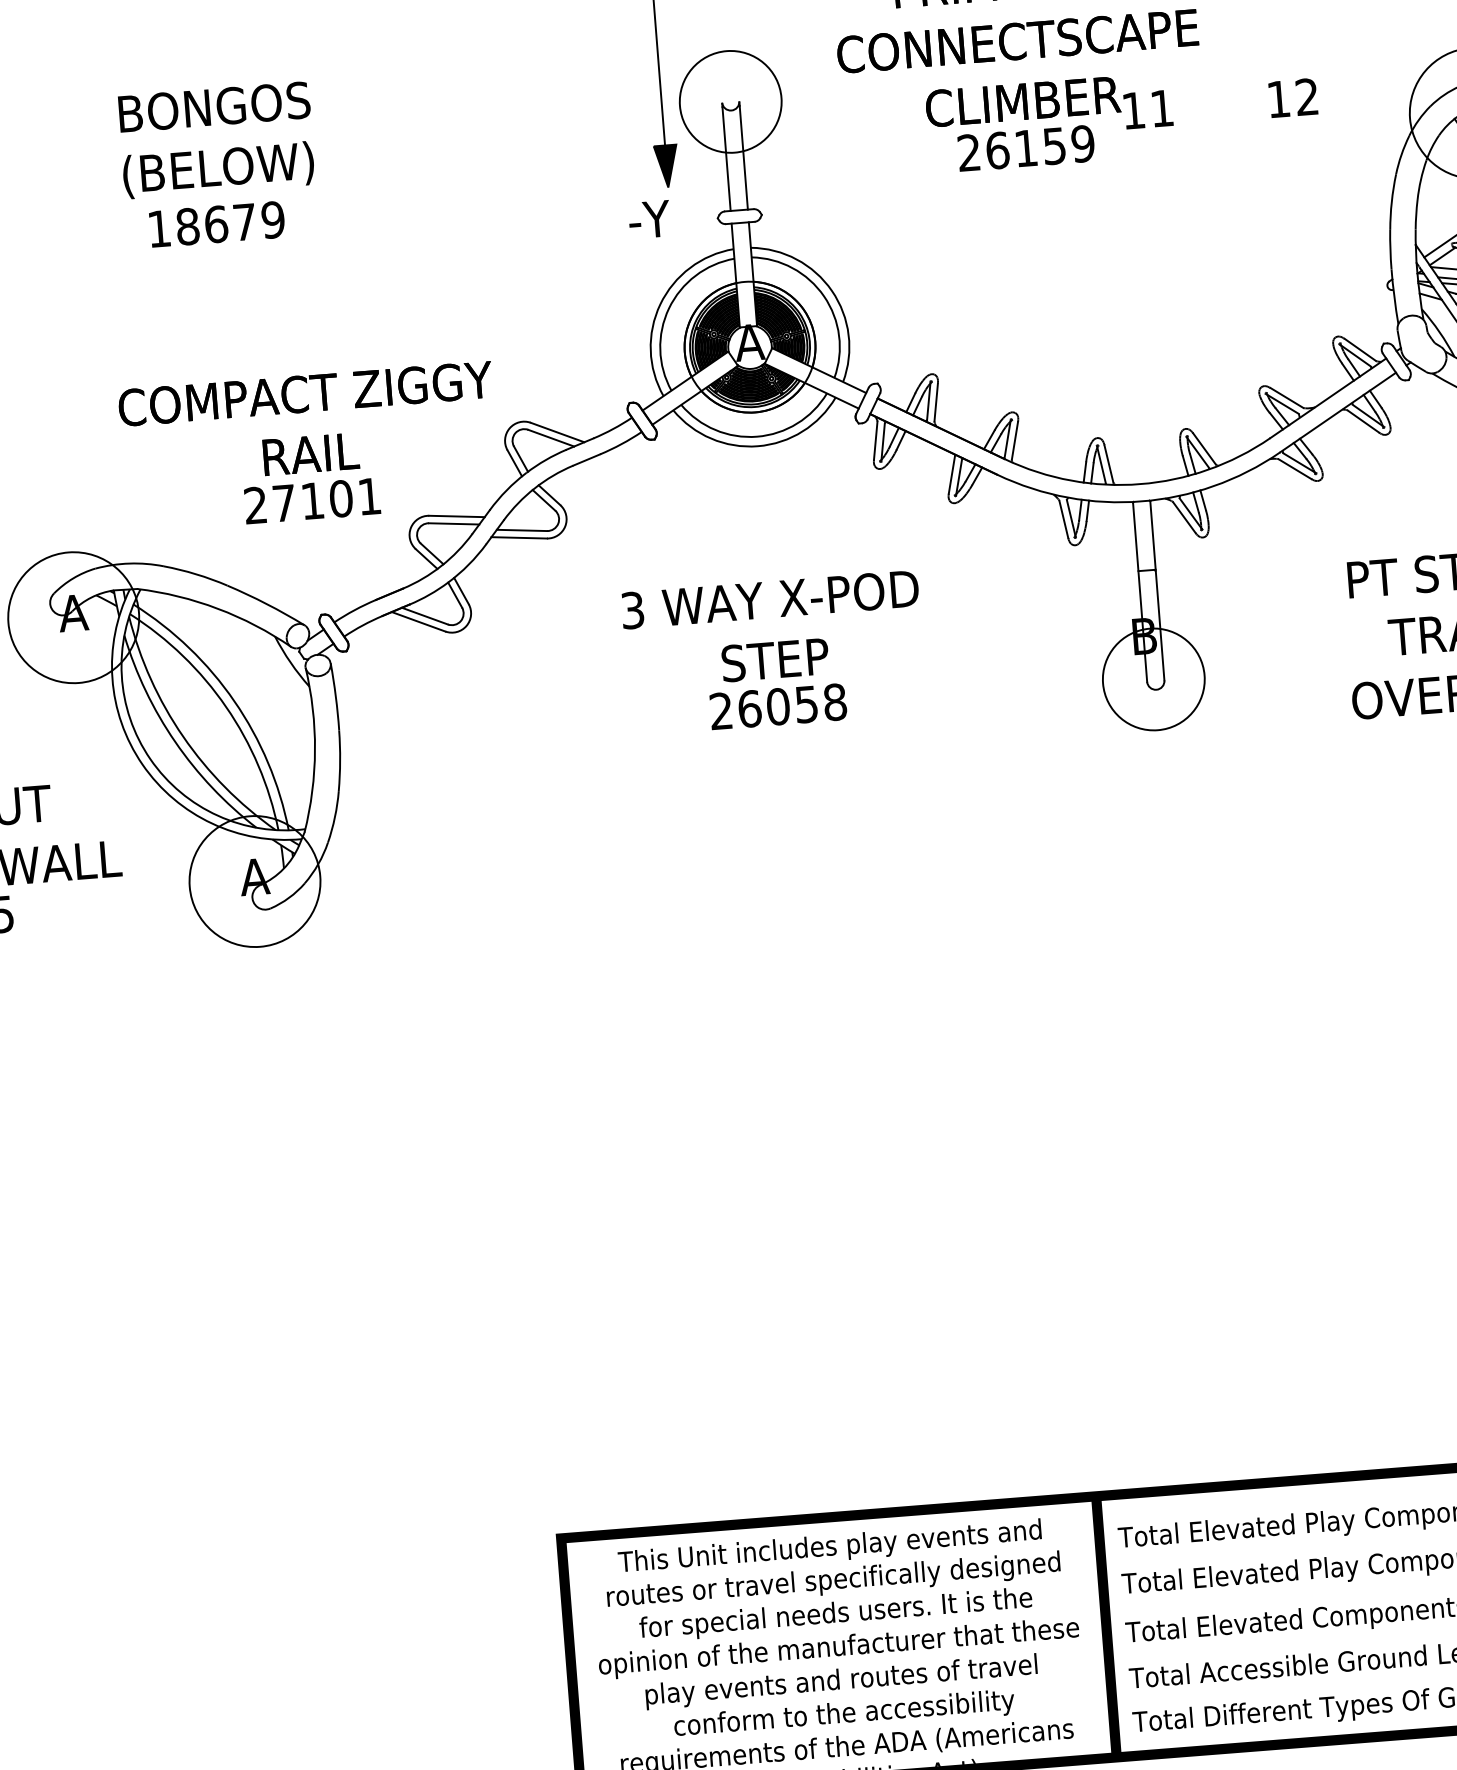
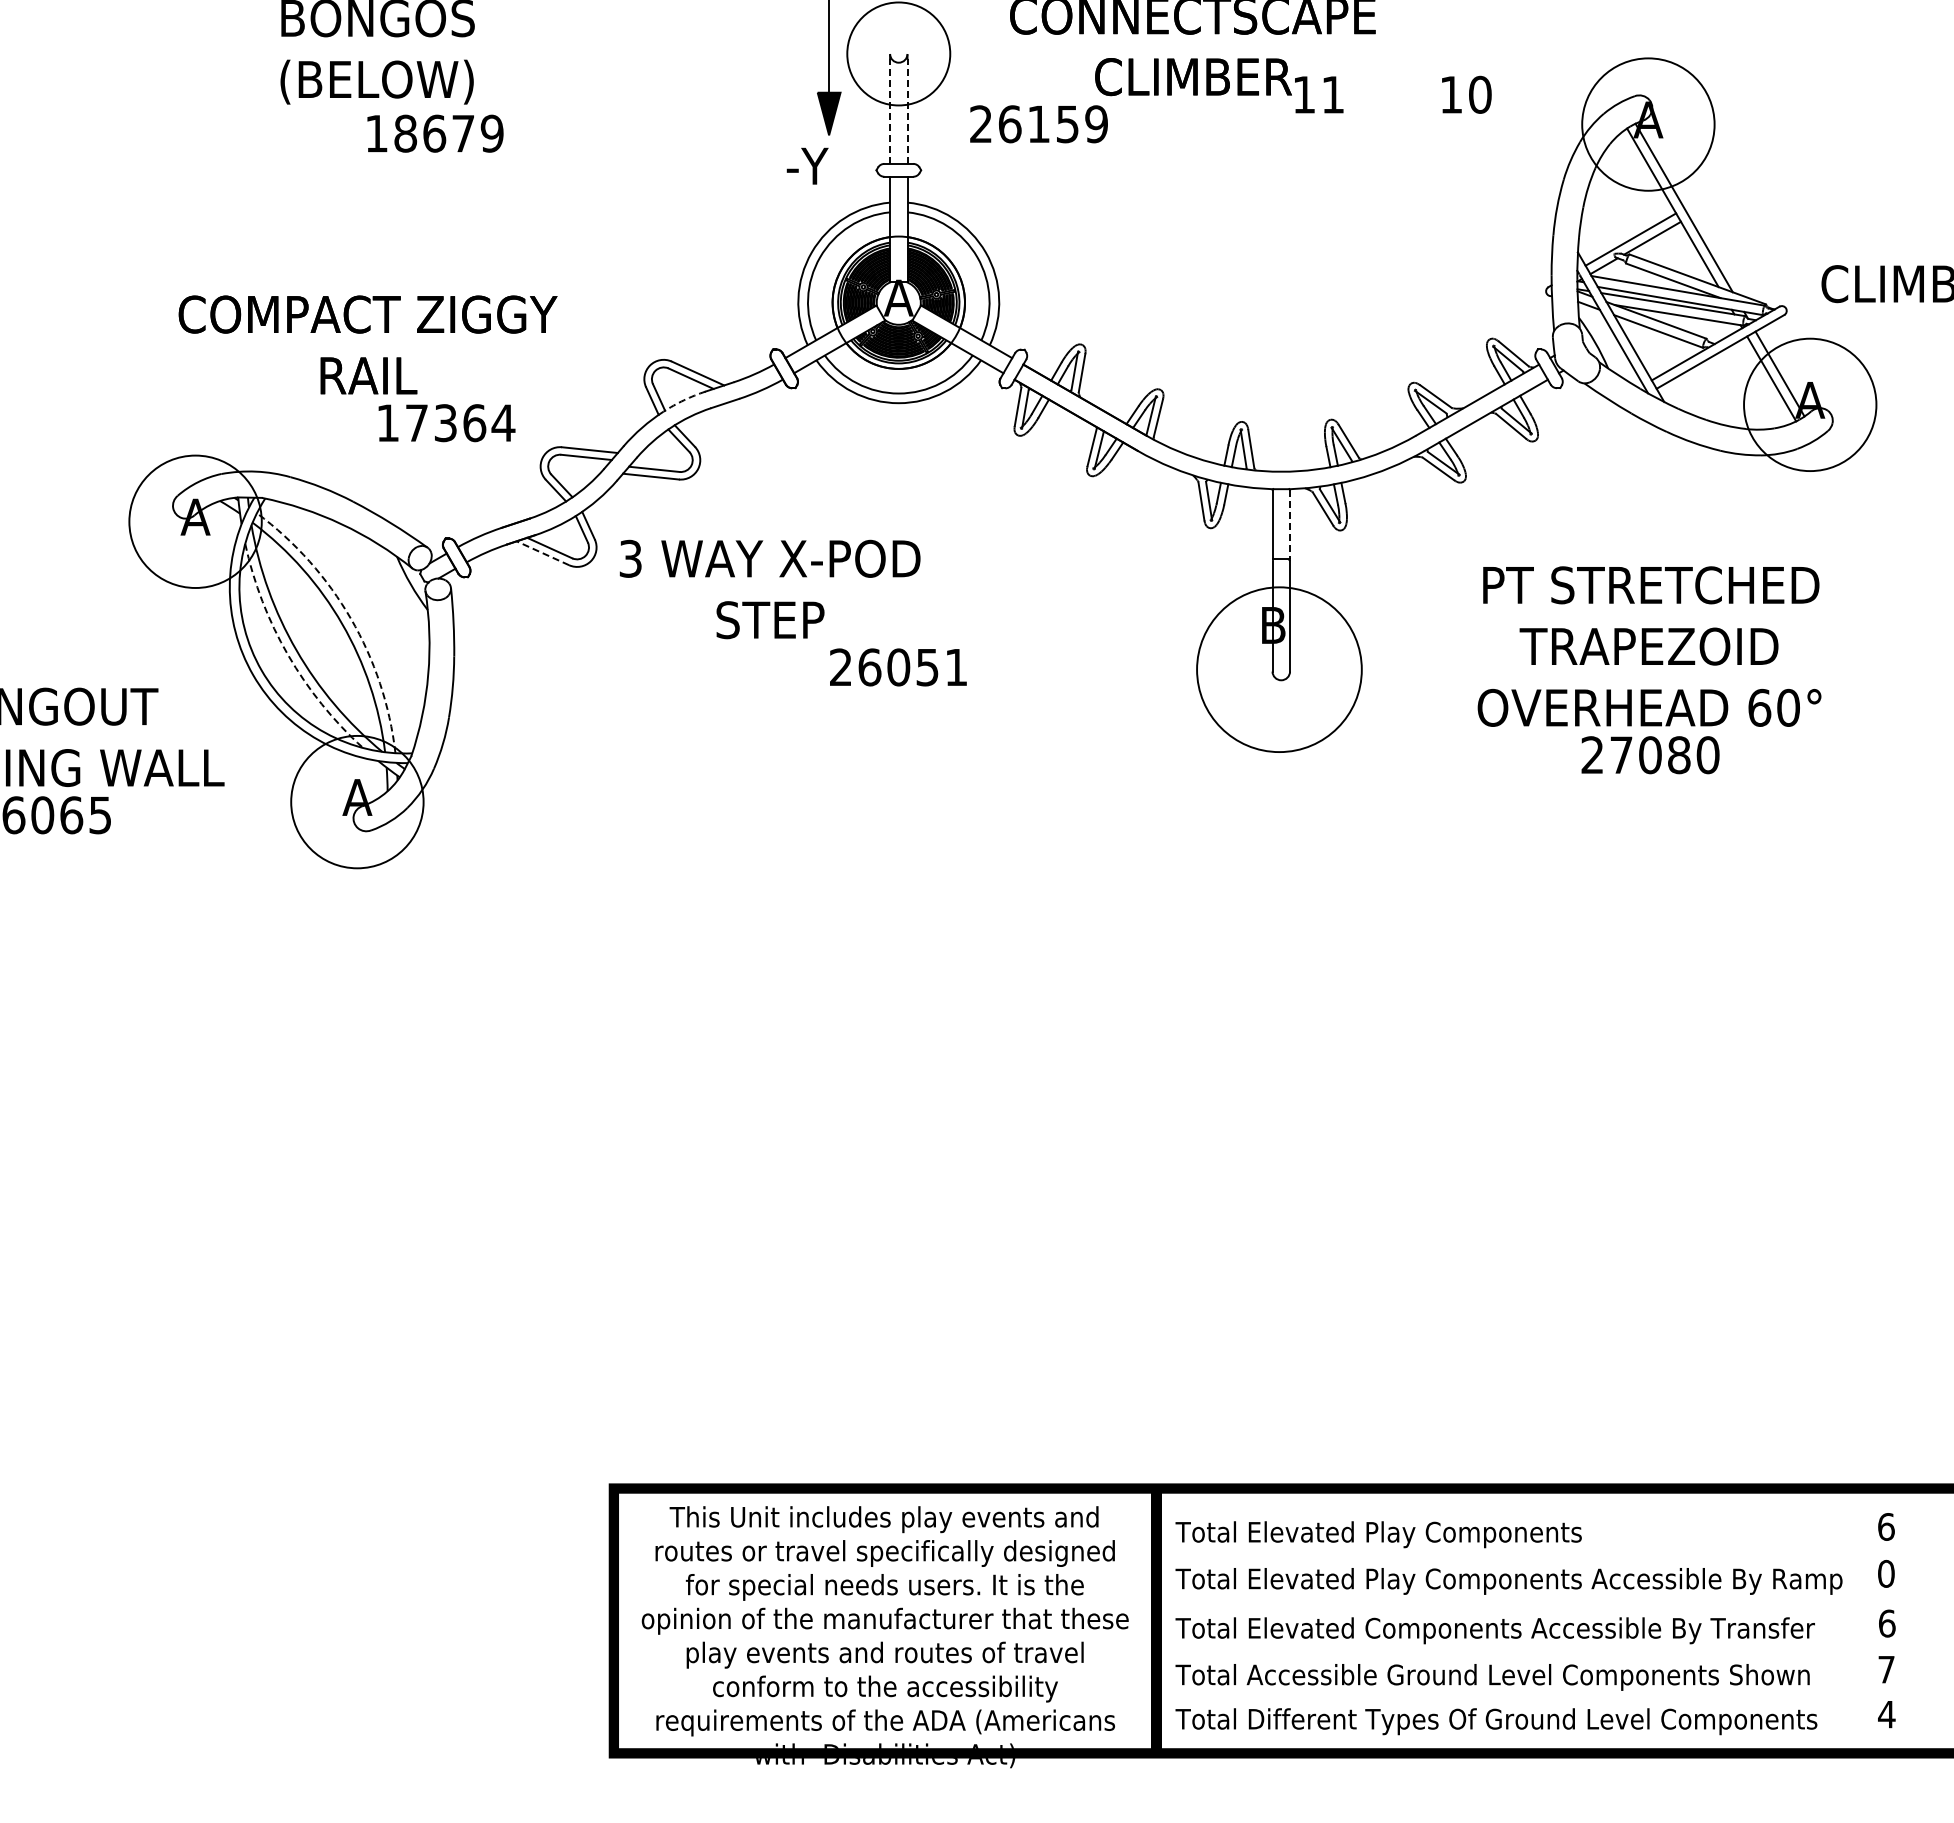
text: (1307, 96) -> (1480, 94), 12 -> 10
text: (1025, 148) -> (1038, 124), moved
line: (743, 157) -> (907, 111), solid -> dashed
line: (727, 159) -> (890, 111), solid -> dashed
text: (217, 224) -> (435, 133), moved
text: (307, 423) -> (367, 344), moved
arc: (545, 460) -> (683, 400), solid -> dashed
text: (313, 501) -> (446, 423), 27101 -> 17364
line: (1153, 535) -> (1290, 524), solid -> dashed
line: (418, 622) -> (542, 553), solid -> dashed
text: (772, 629) -> (769, 589), moved
circle: (1152, 679) -> (1278, 669), size x1.6
arc: (234, 700) -> (351, 618), solid -> dashed
text: (835, 702) -> (956, 667), 26058 -> 26051
arc: (175, 742) -> (288, 655), solid -> dashed

